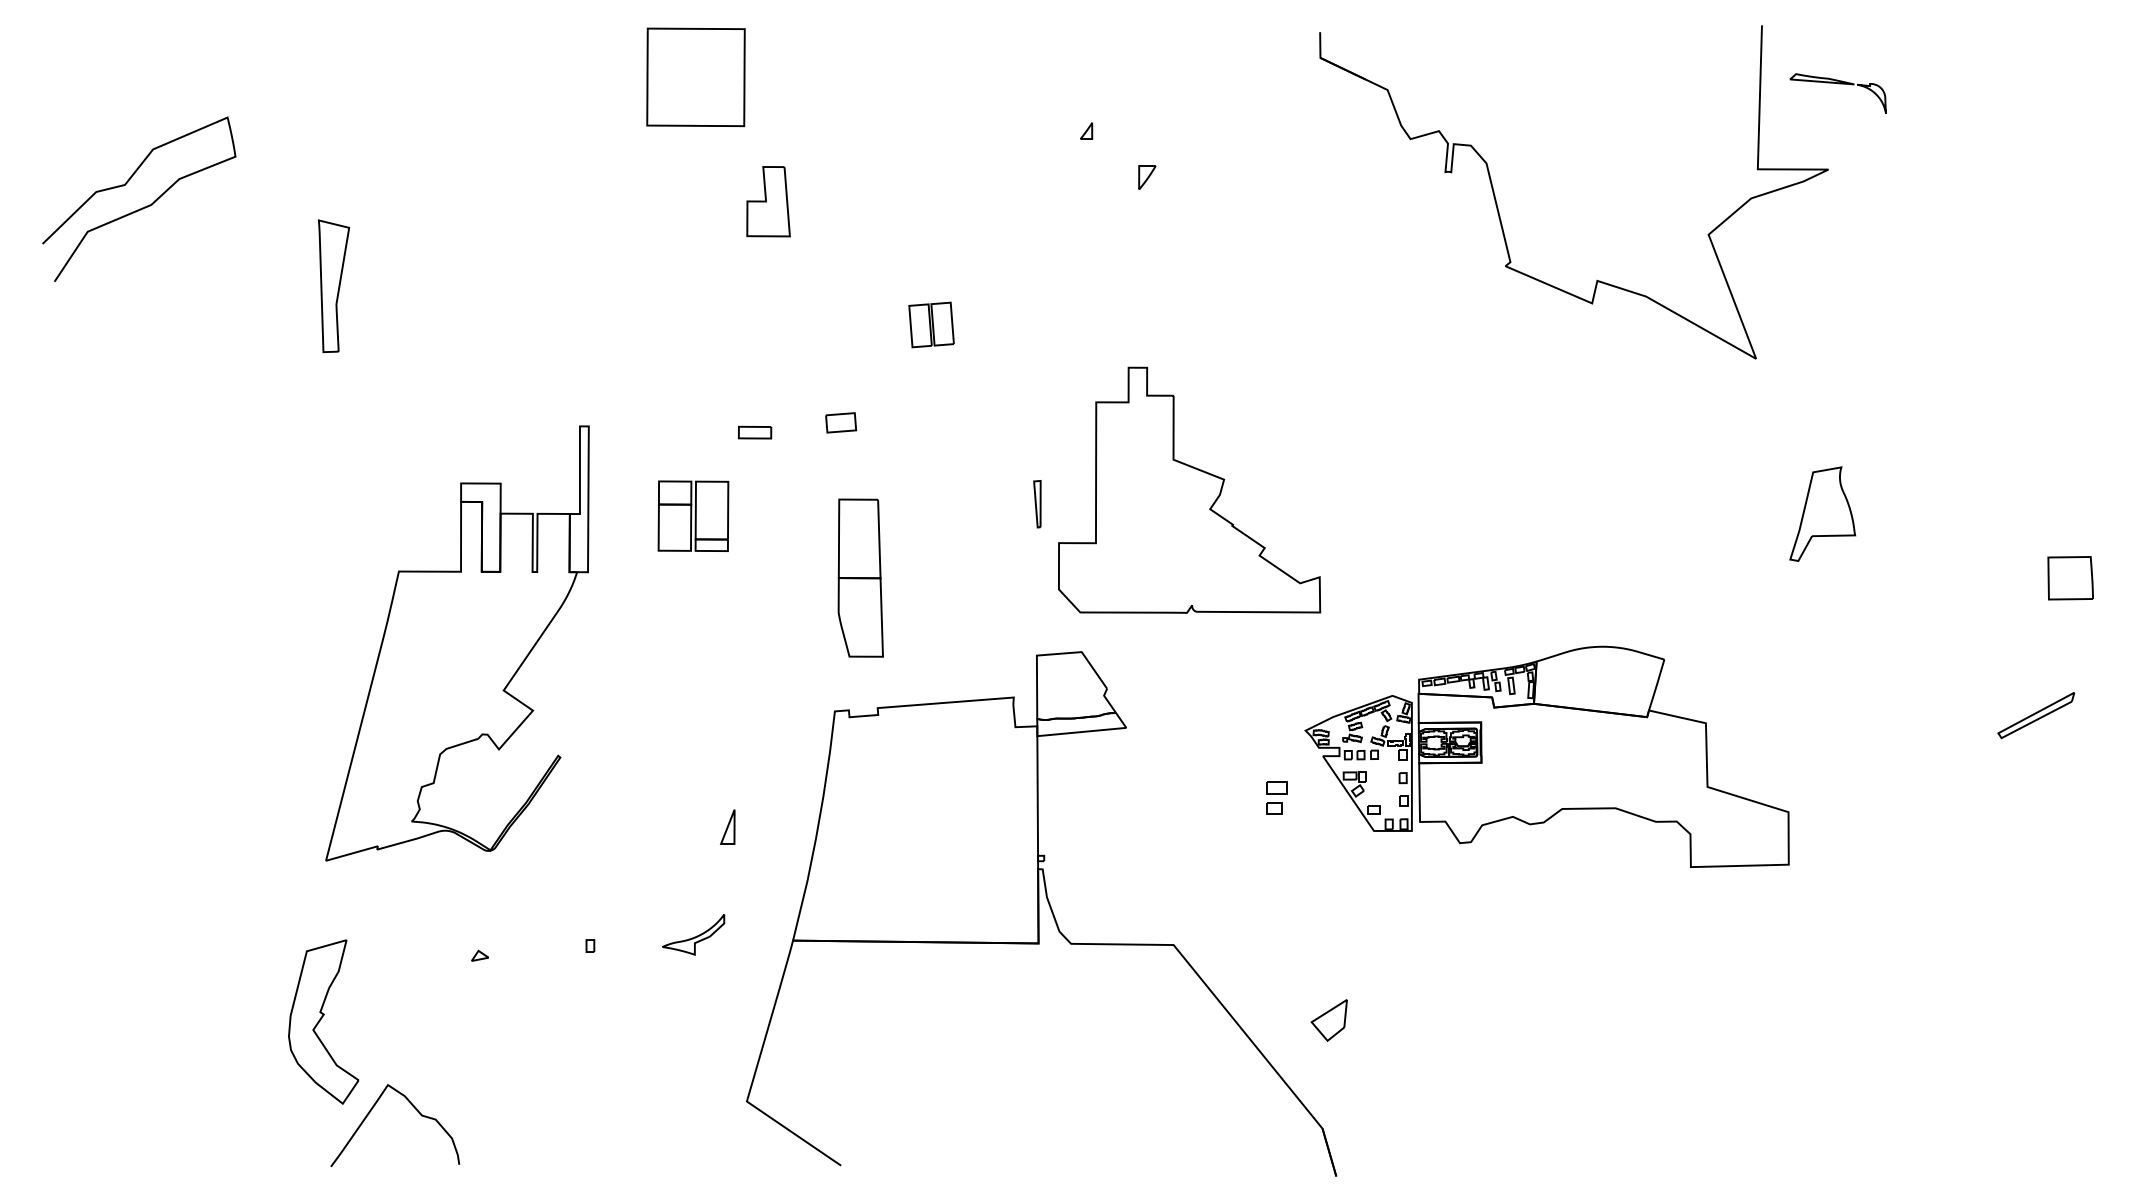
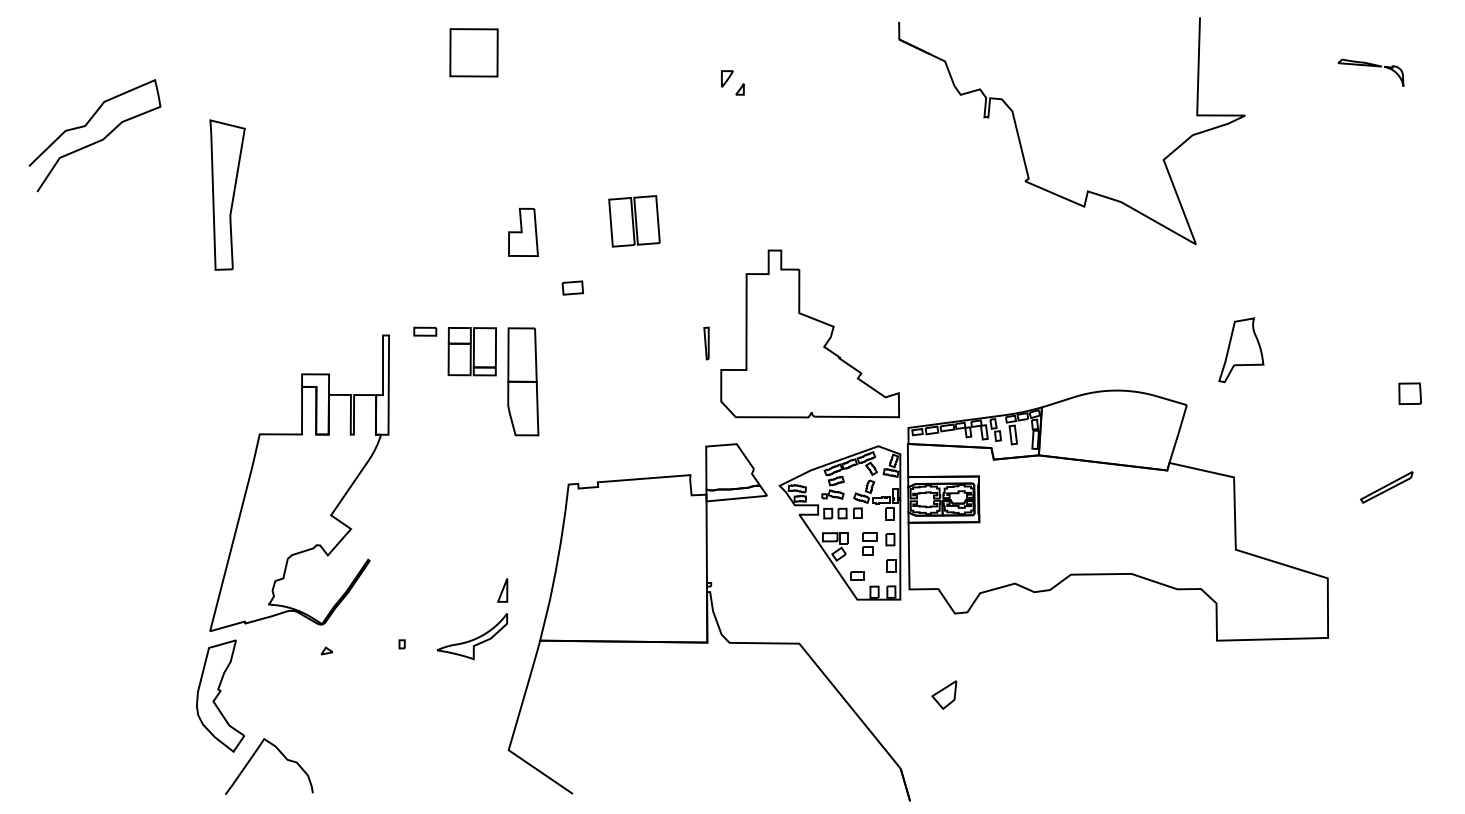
part: (695, 76) -> (473, 52), size x0.71
part: (1837, 93) -> (1370, 72), moved
part: (1147, 176) -> (727, 78), moved
part: (768, 200) -> (523, 231), moved
part: (333, 285) -> (227, 194), size x1.67
part: (931, 325) -> (634, 221), size x1.67
part: (755, 432) -> (425, 331), moved
part: (861, 577) -> (523, 381), moved
part: (2069, 577) -> (1409, 393), size x0.71
part: (457, 643) -> (299, 483), moved
part: (1546, 756) -> (1053, 515), size x1.67
part: (727, 827) -> (502, 590), moved
part: (693, 934) -> (472, 636), size x1.67
part: (1329, 1019) -> (944, 694), moved

